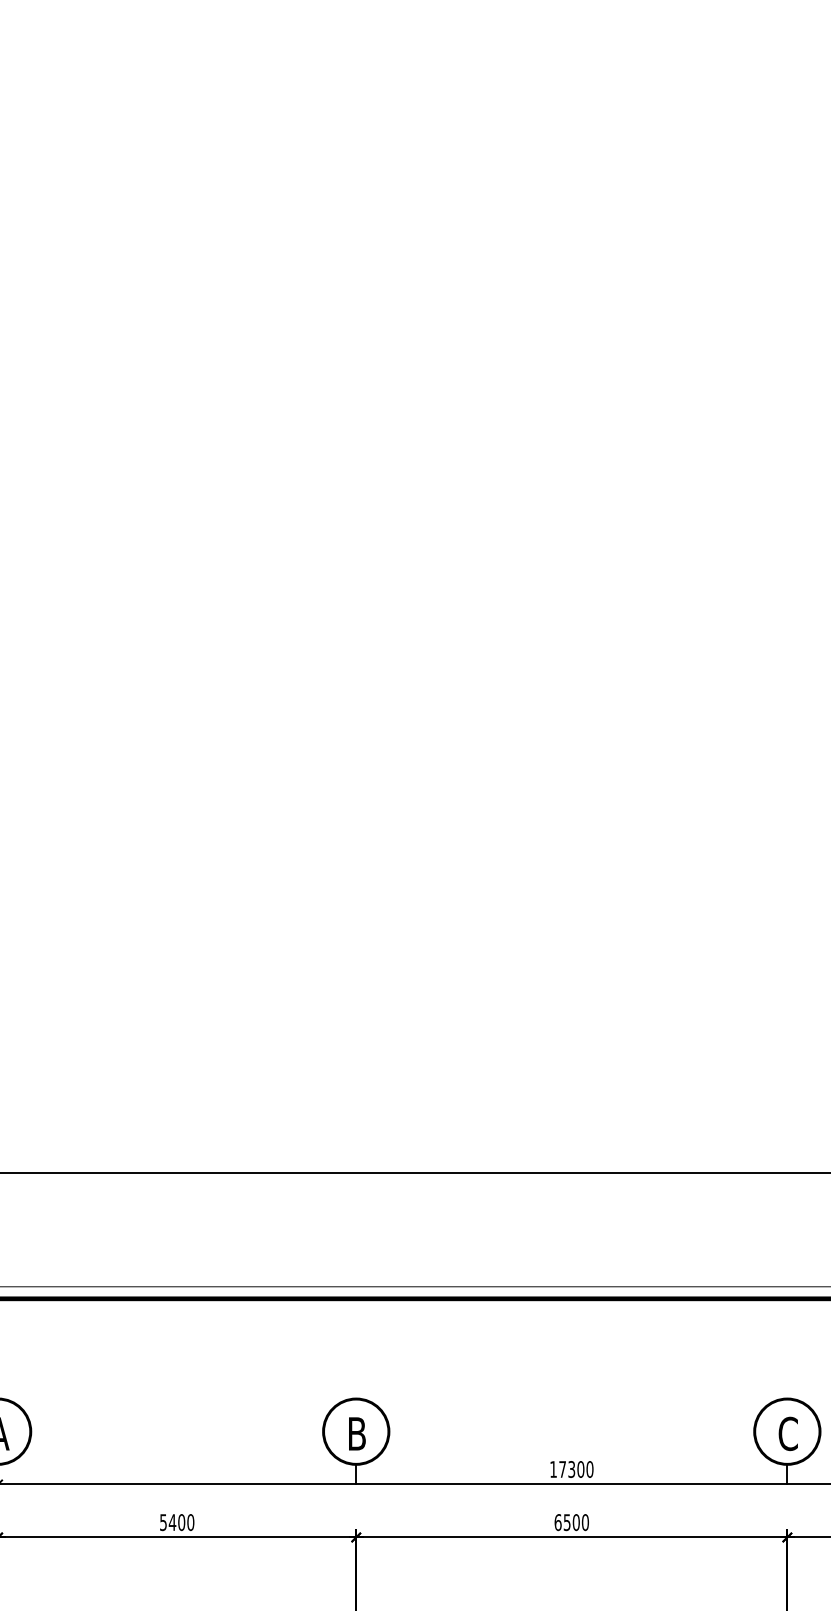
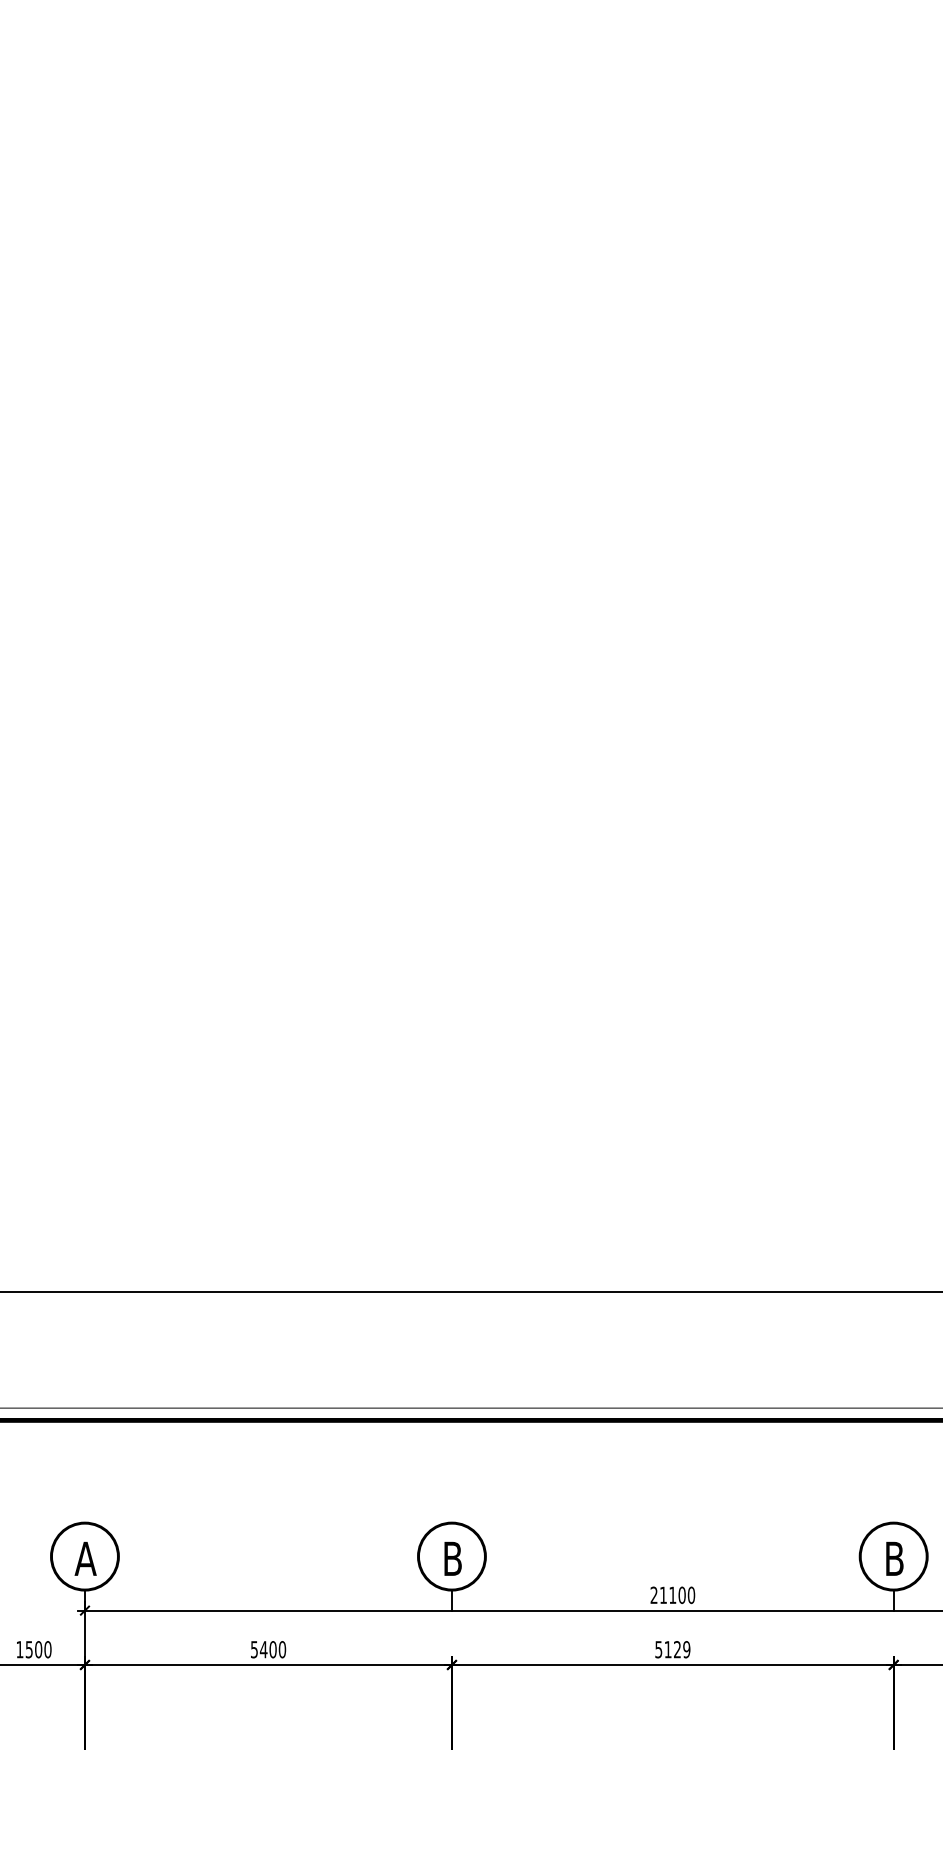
text: (788, 1433) -> (894, 1558), C -> B
text: (562, 1469) -> (663, 1595), 17300 -> 21100
text: (571, 1522) -> (672, 1649), 6500 -> 5129

